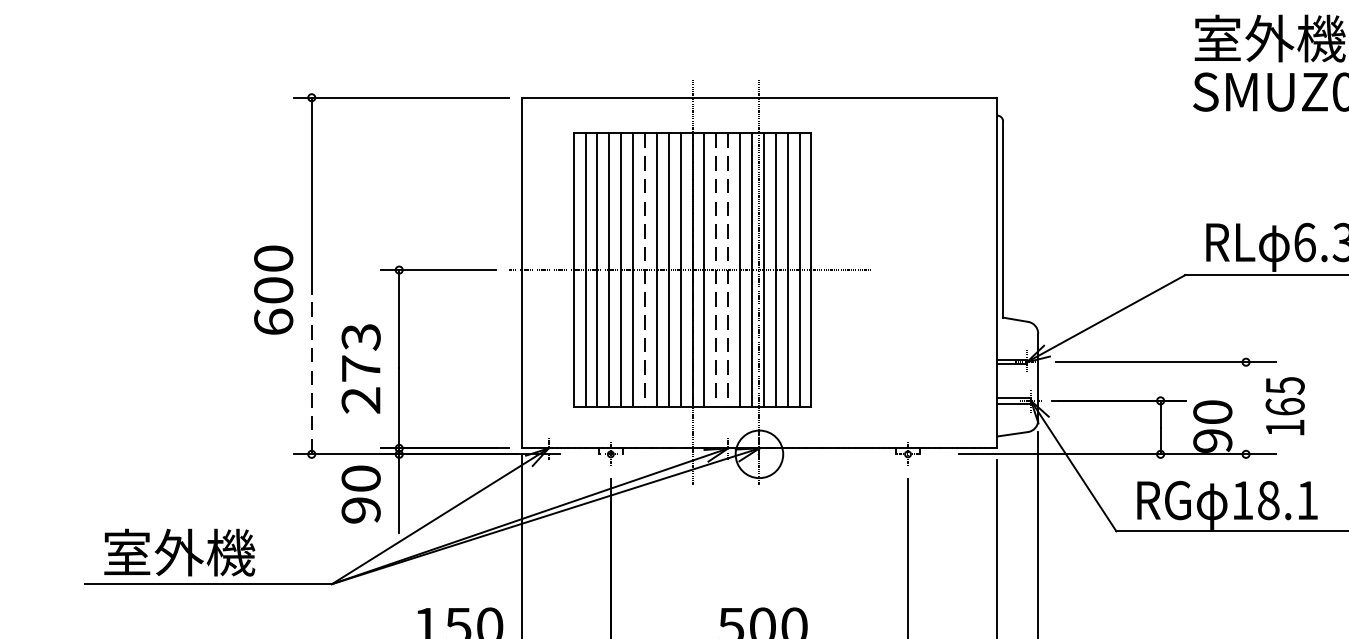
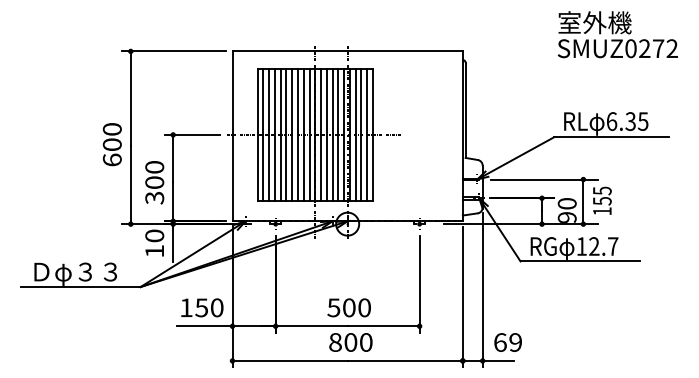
line: (645, 271) -> (292, 135), dashed -> solid
line: (715, 271) -> (326, 135), dashed -> solid
line: (728, 271) -> (332, 135), dashed -> solid
text: (360, 368) -> (154, 182), 273 -> 300
line: (311, 374) -> (130, 185), dashed -> solid
text: (1283, 405) -> (601, 200), 165 -> 155
line: (1246, 407) -> (583, 201), added
text: (1287, 500) -> (603, 246), 18.1 -> 12.7
text: (360, 510) -> (154, 251), 90 -> 10
text: (193, 554) -> (73, 272), 室外機 -> Ｄφ３３

